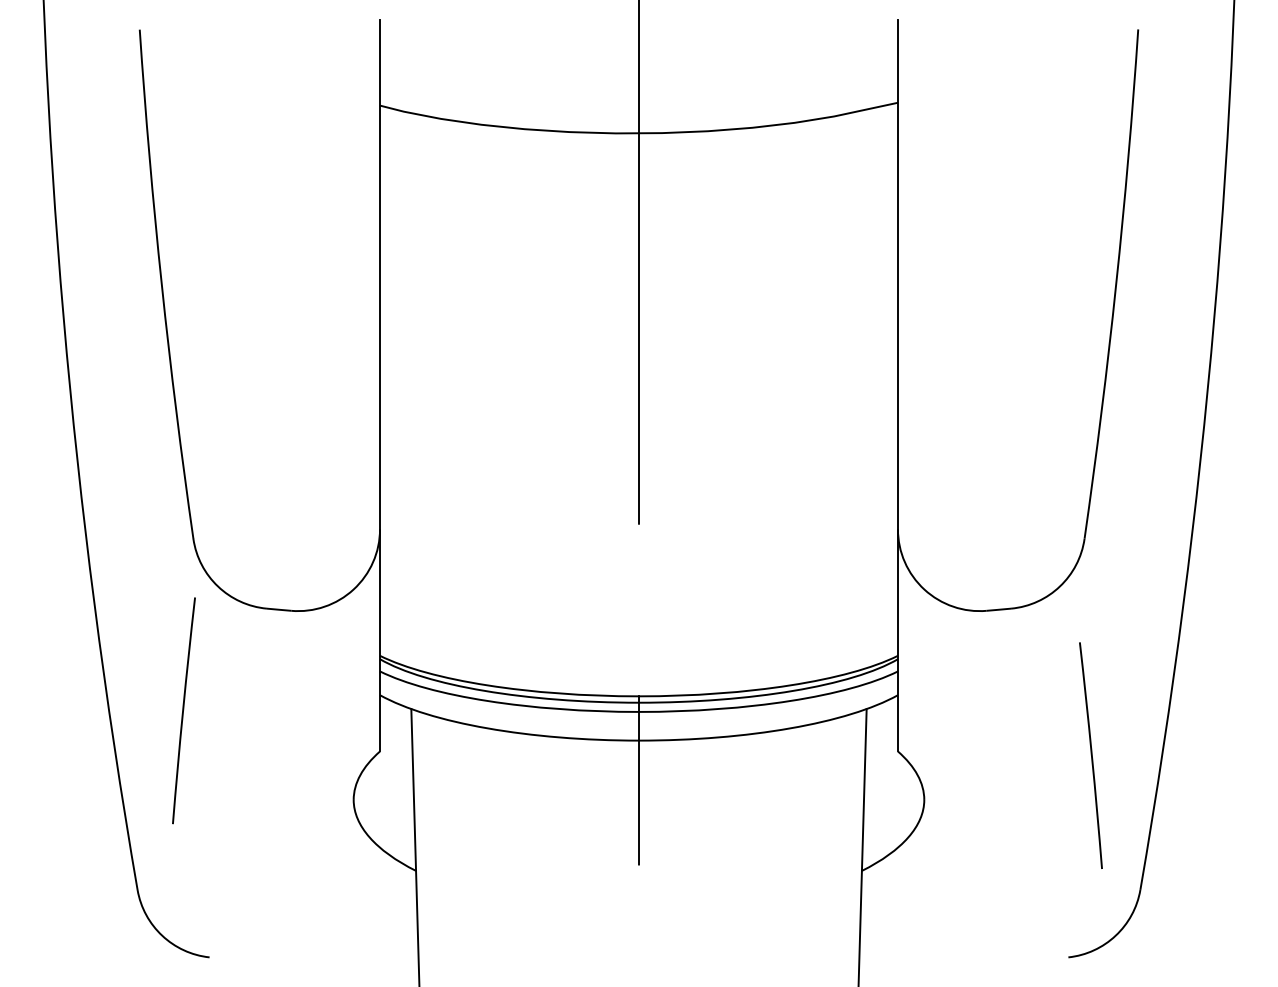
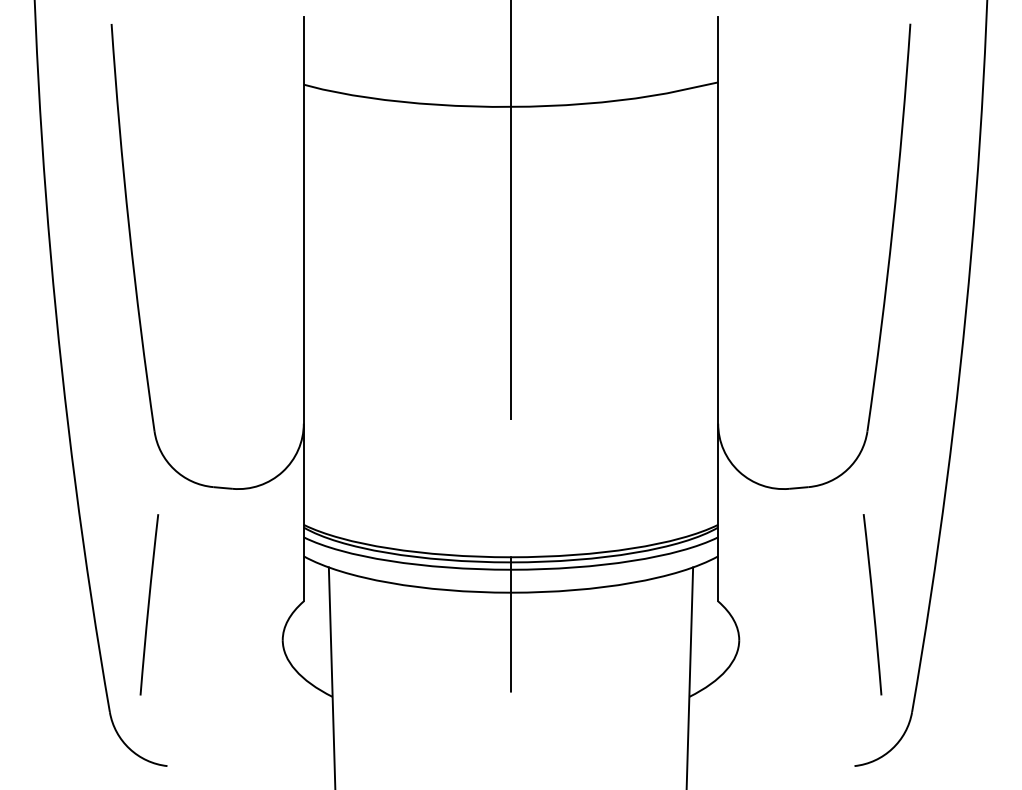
arc: (183, 710) -> (148, 604), moved

